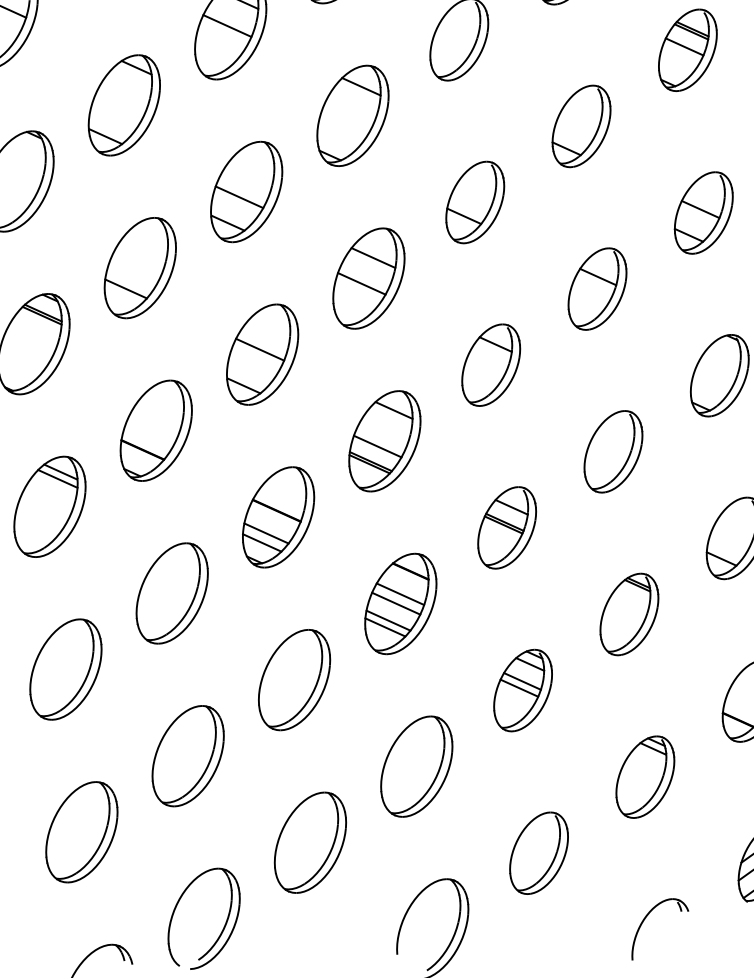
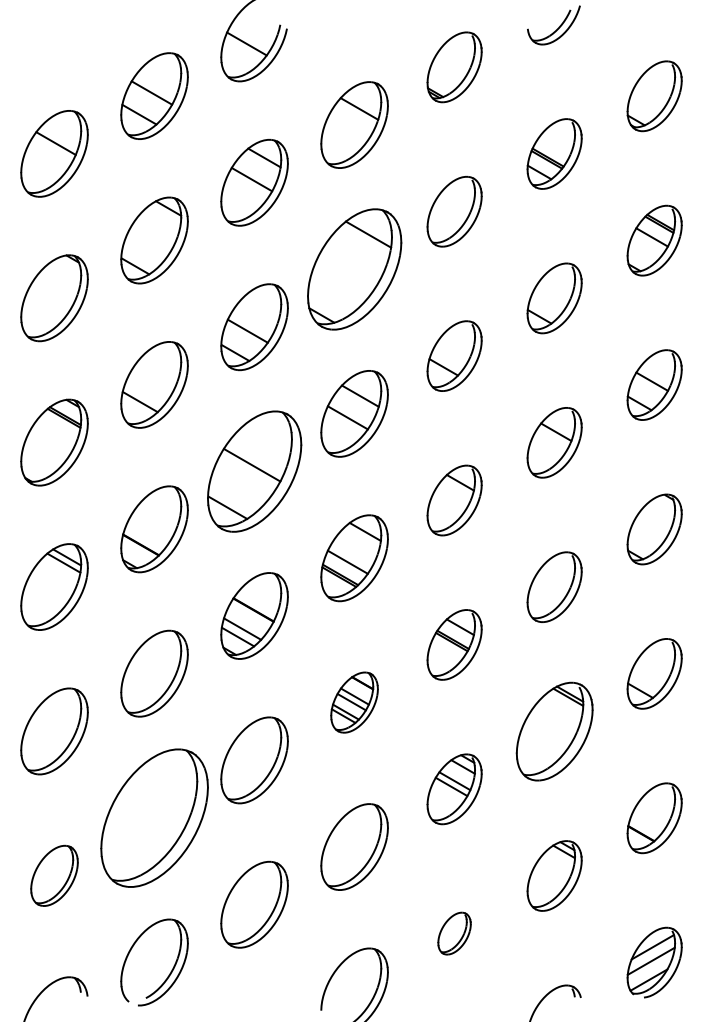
part: (352, 115) -> (354, 269), size x1.4
part: (262, 354) -> (254, 471), size x1.4
part: (400, 603) -> (354, 702), size x0.7
part: (629, 614) -> (554, 731), size x1.4
part: (188, 755) -> (154, 817), size x1.6
part: (81, 831) -> (54, 875), size x0.7
part: (538, 853) -> (454, 933), size x0.6

